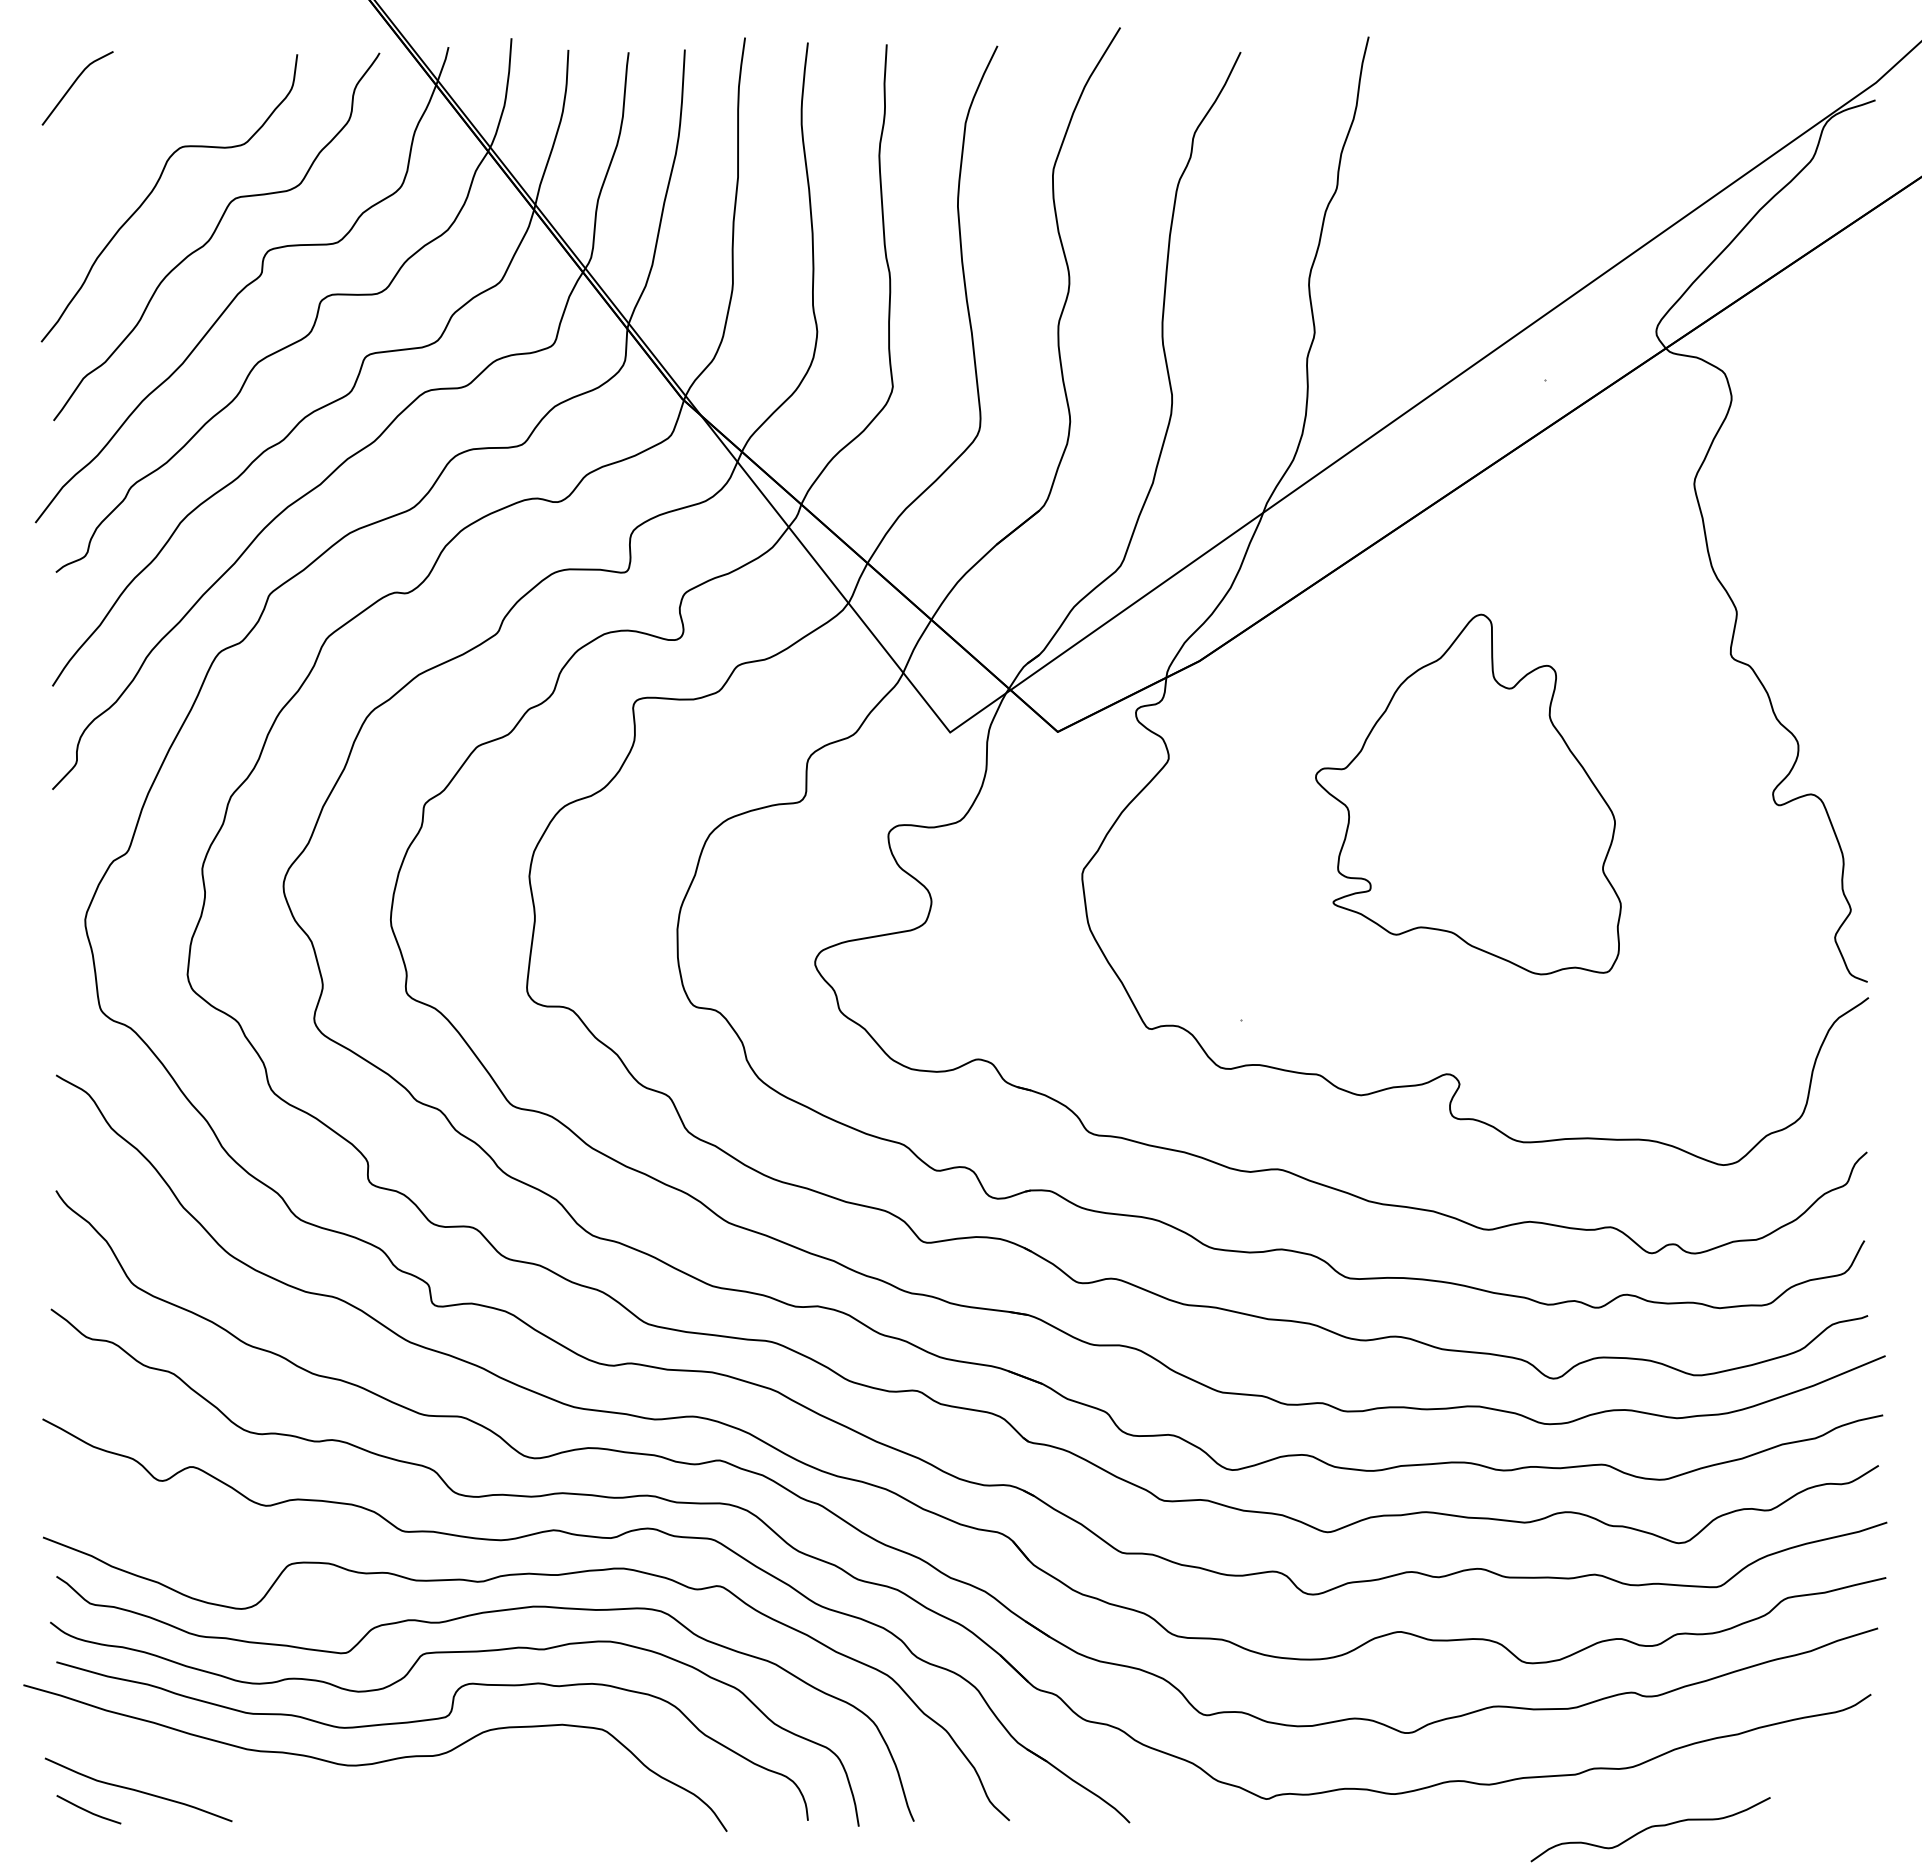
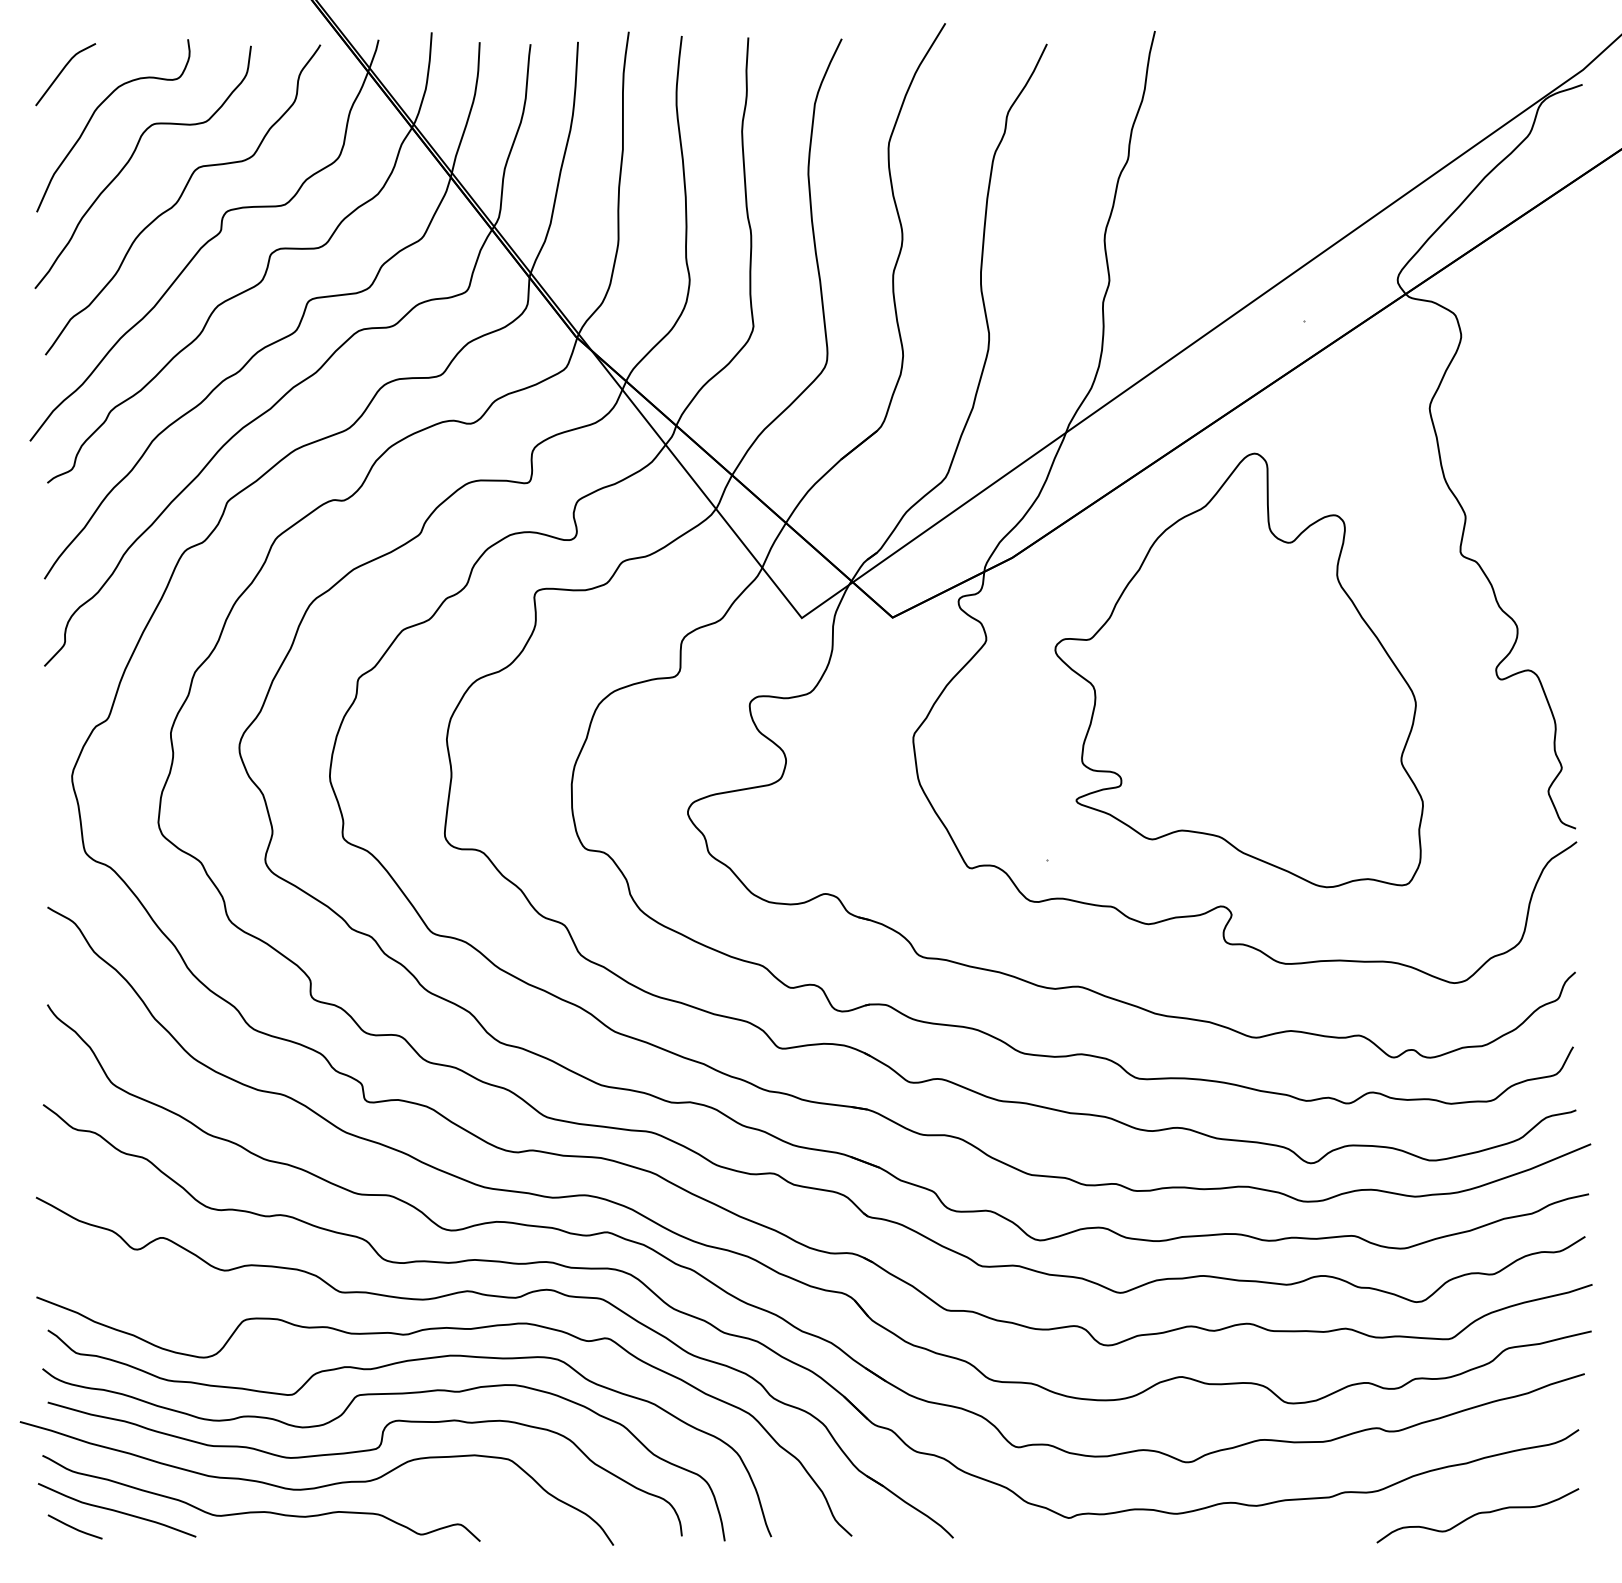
curve: (111, 135) -> (94, 114), added
part: (1467, 794) -> (1238, 670), size x1.43
curve: (309, 1791) -> (261, 1511), added
curve: (1650, 1828) -> (1477, 1514), moved

